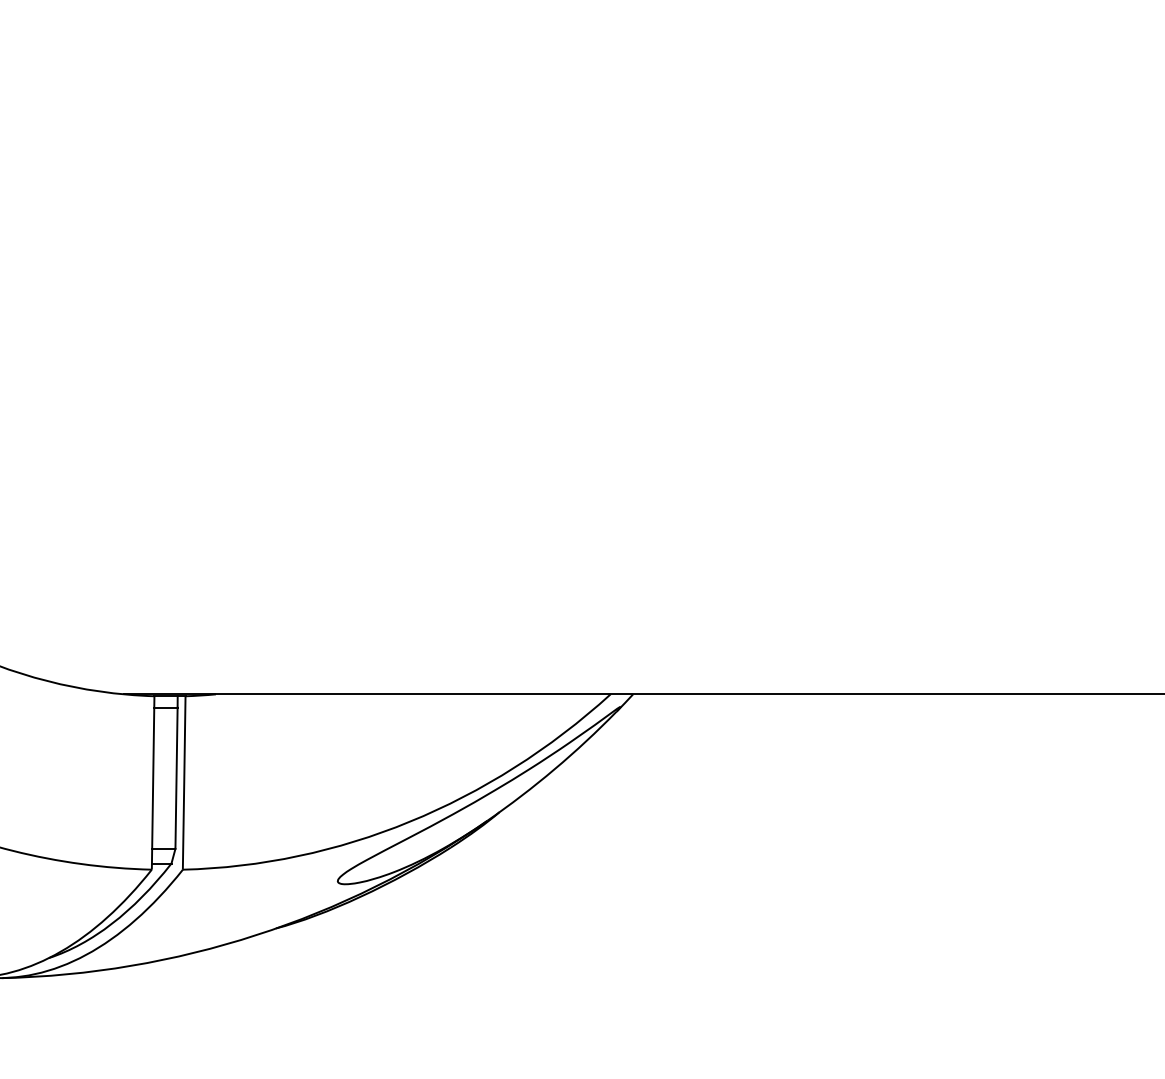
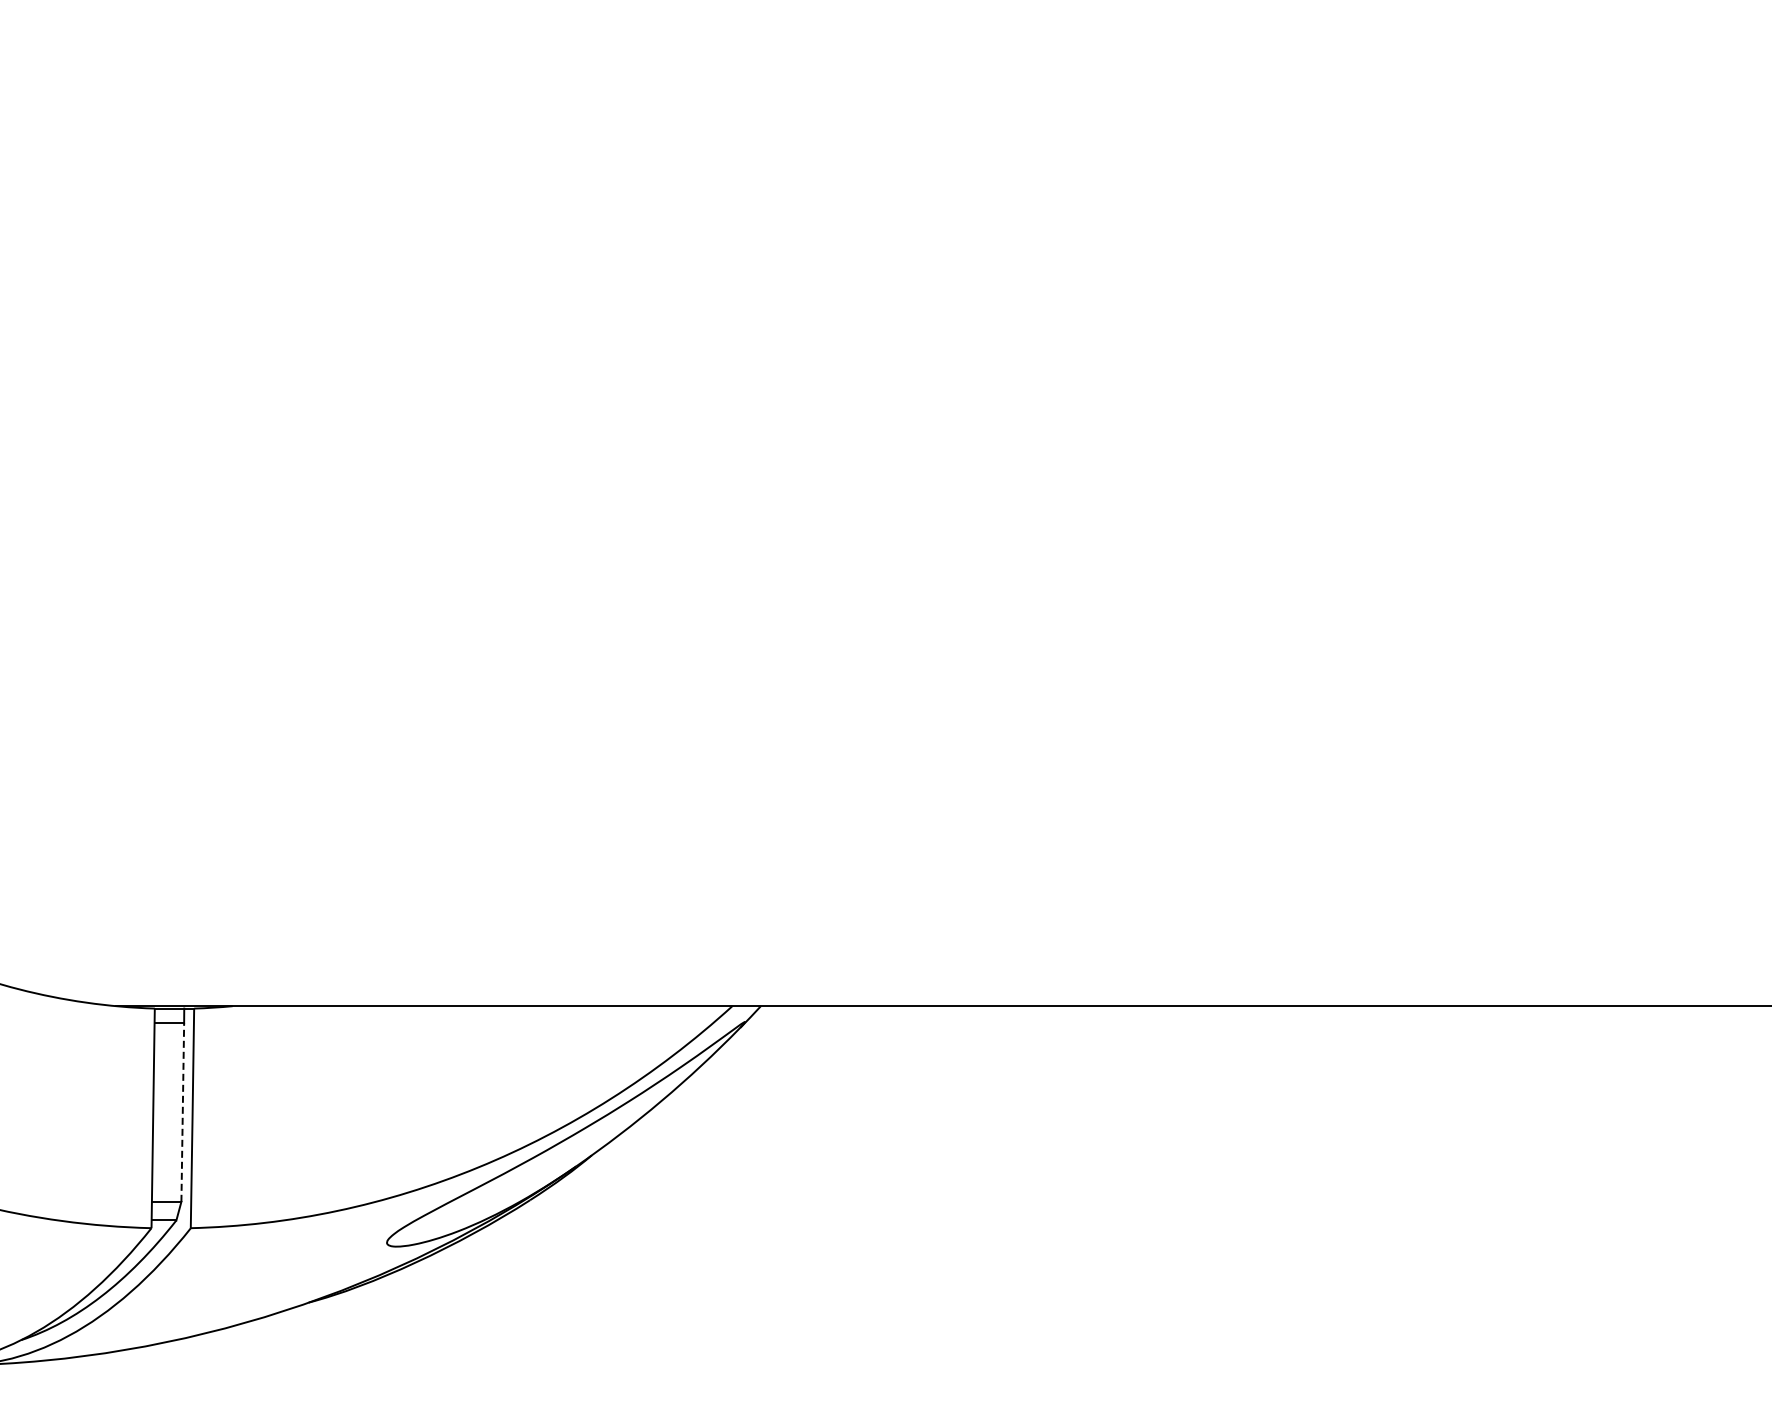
line: (176, 778) -> (182, 1112), solid -> dashed

